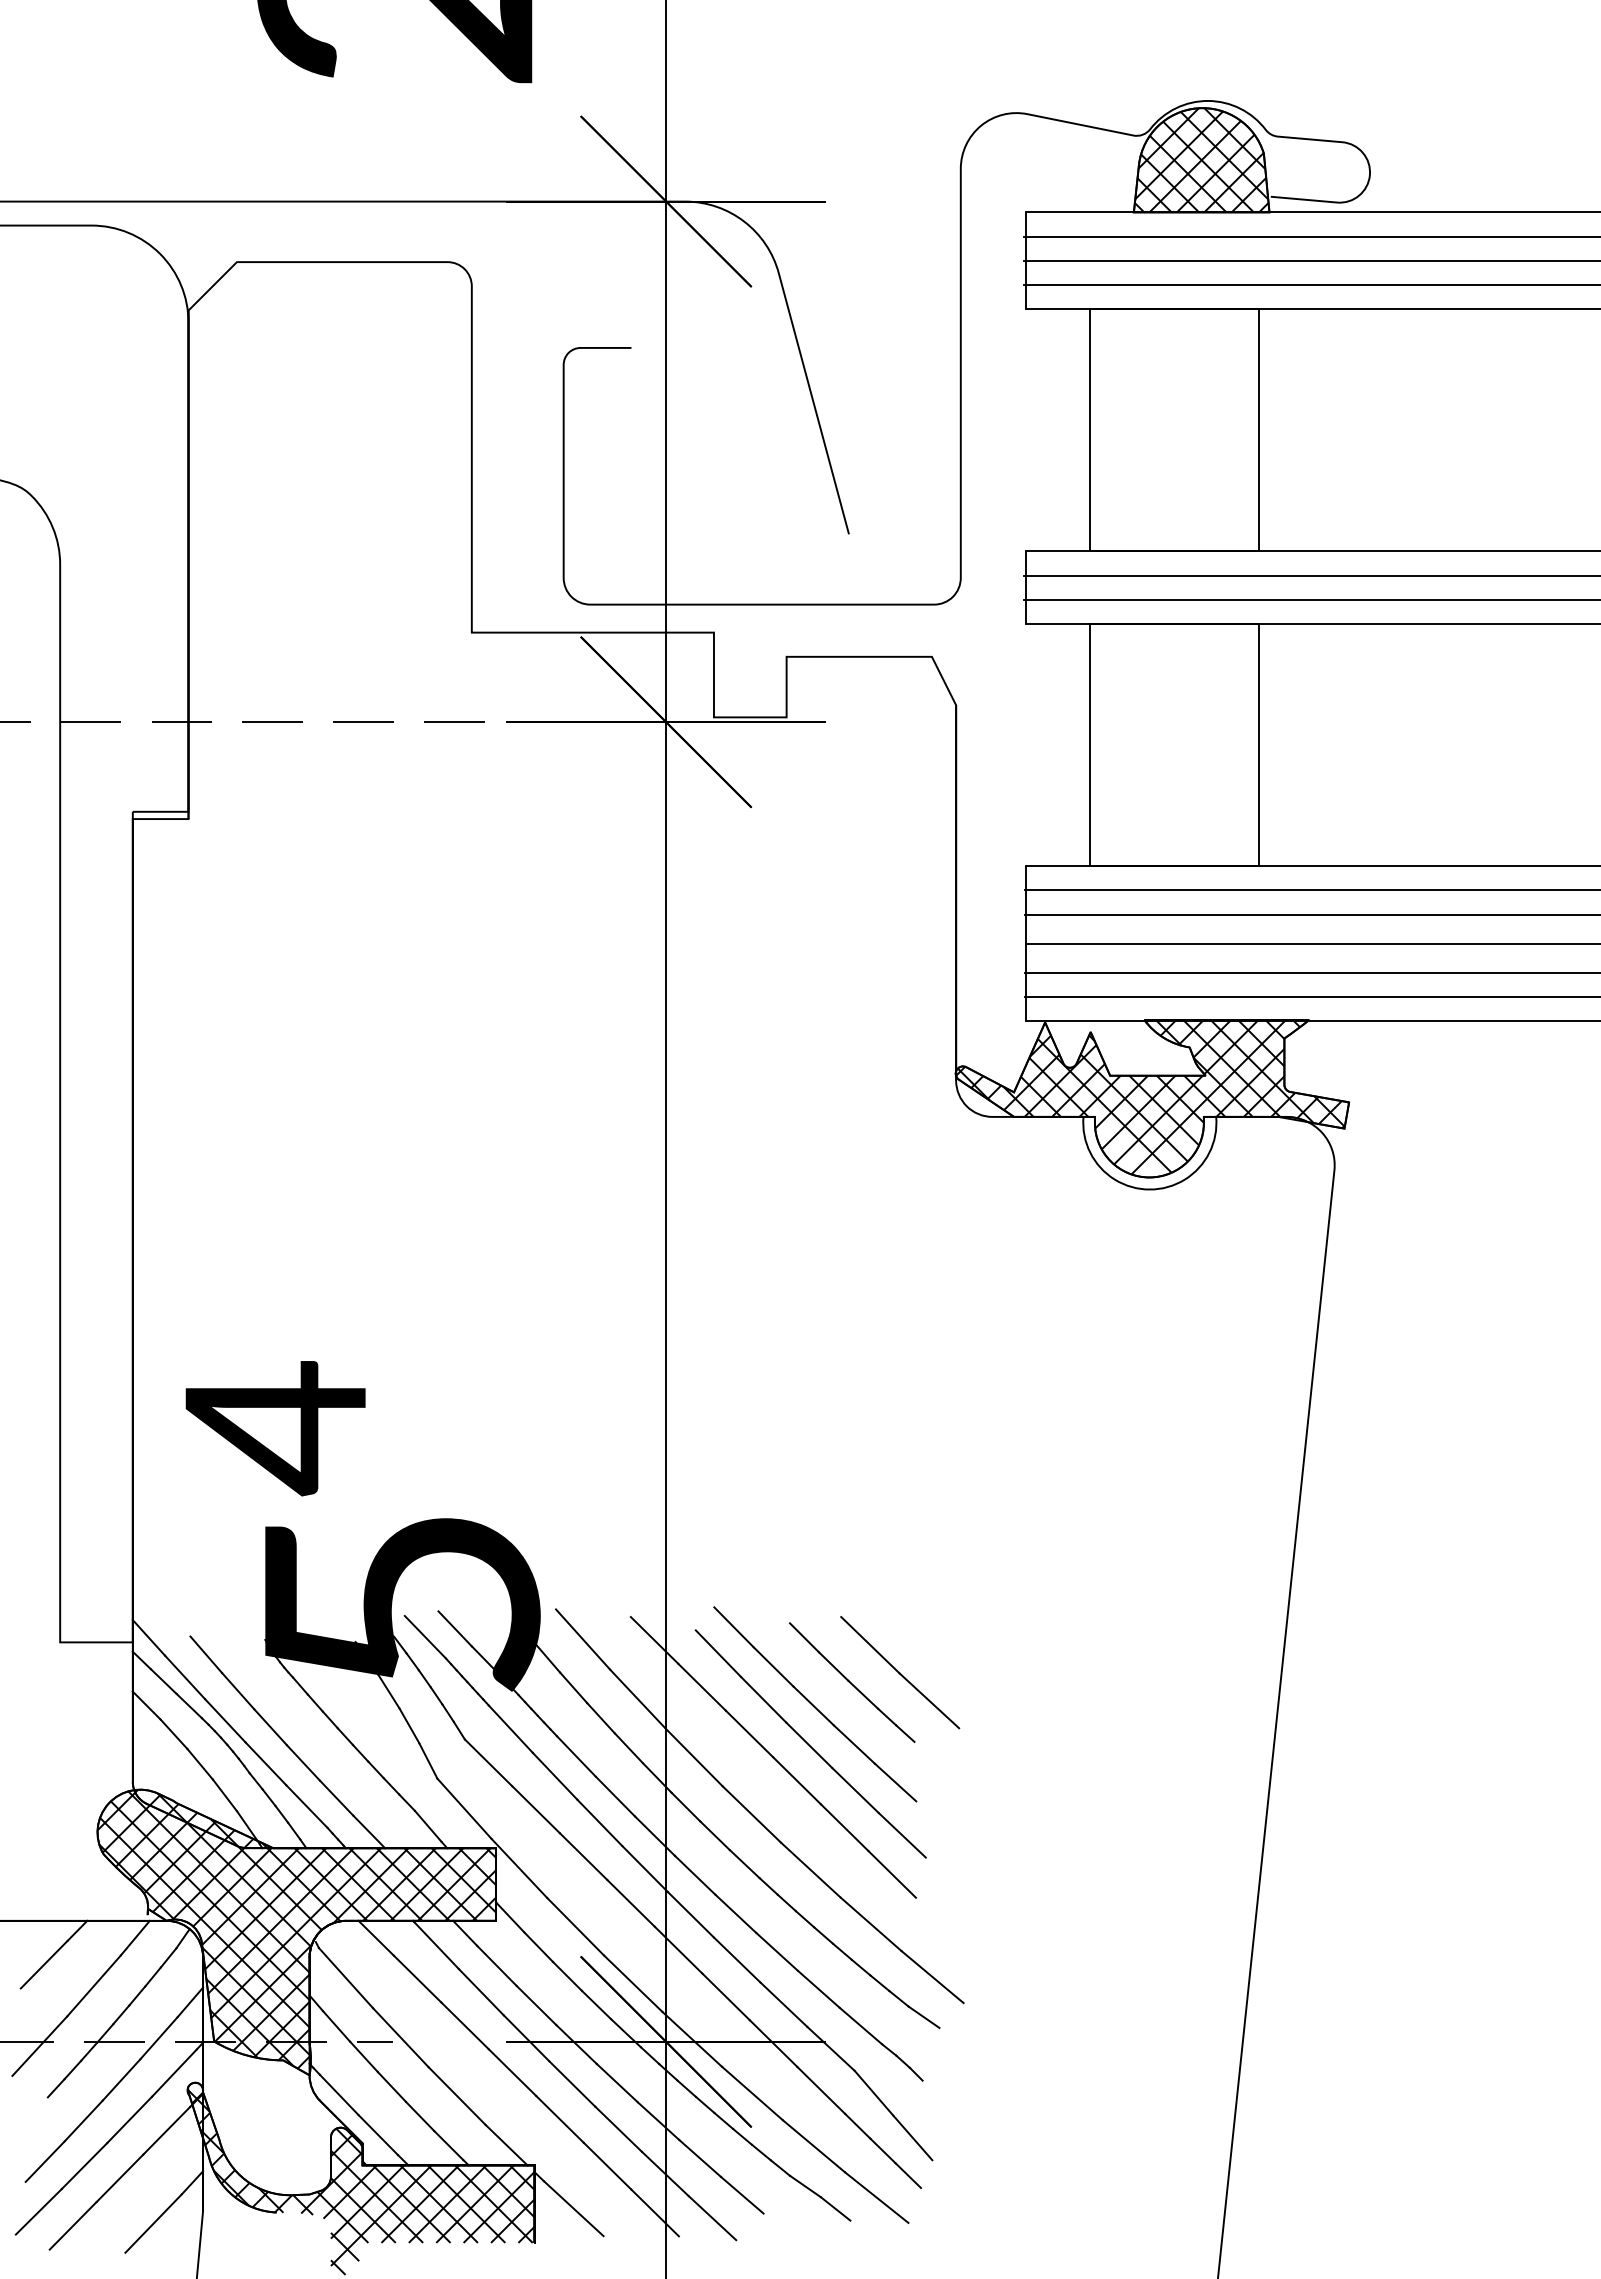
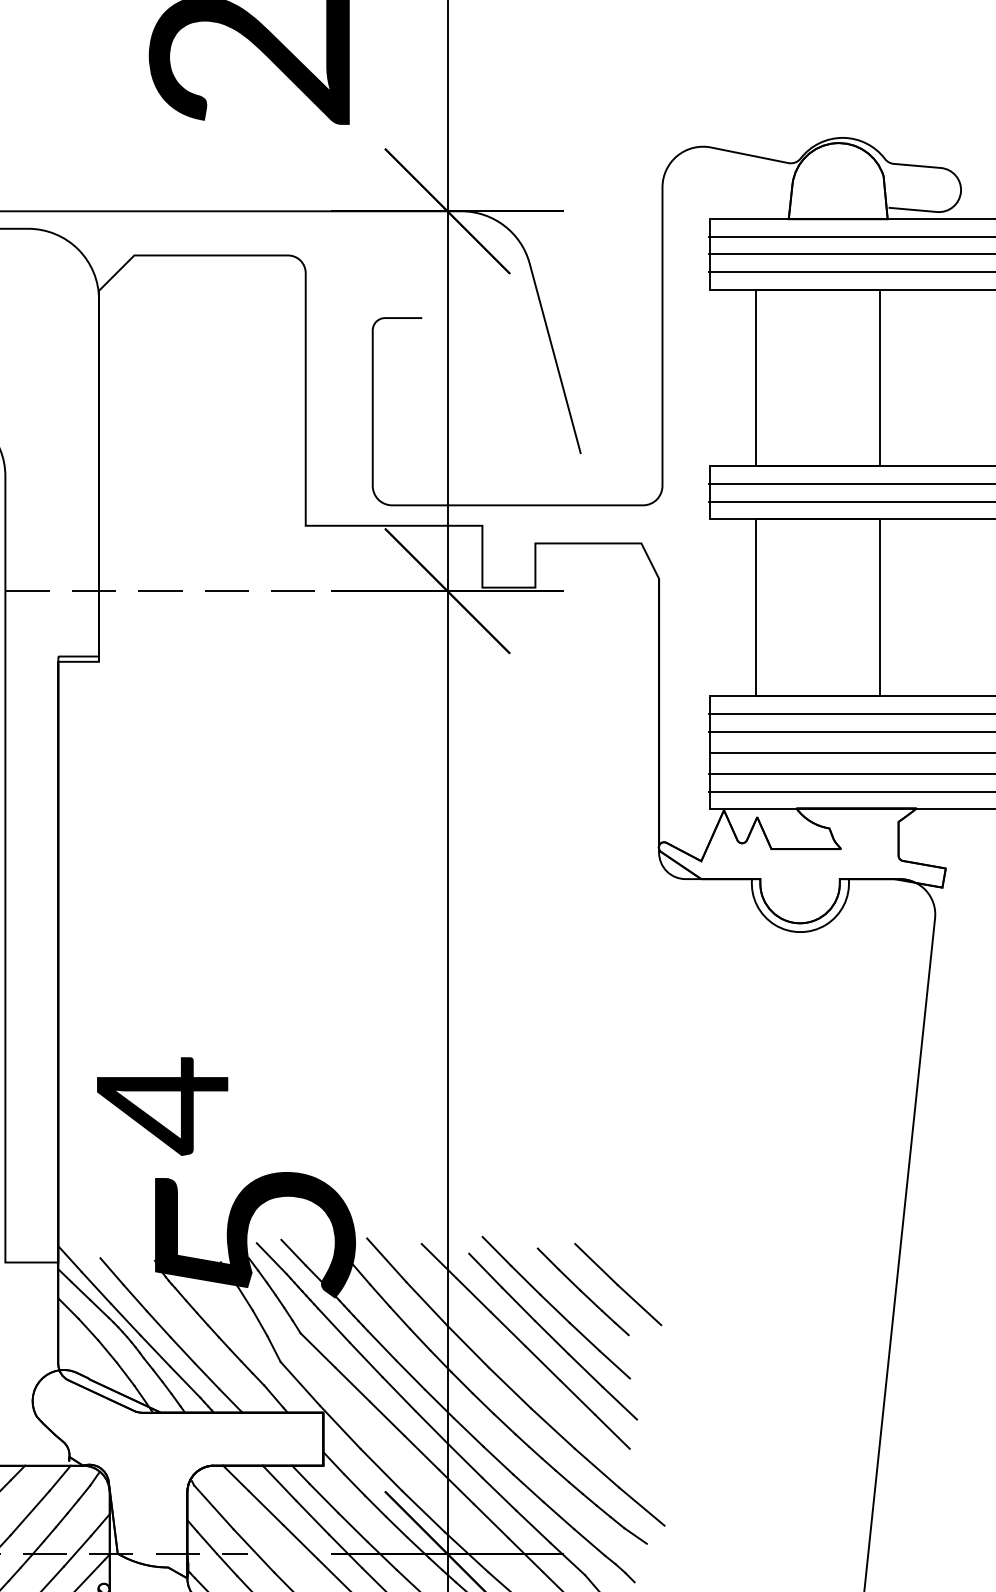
hatch: (1201, 160) -> (838, 181), removed
hatch: (1152, 1097) -> (802, 864), removed
hatch: (296, 1928) -> (177, 1471), removed

